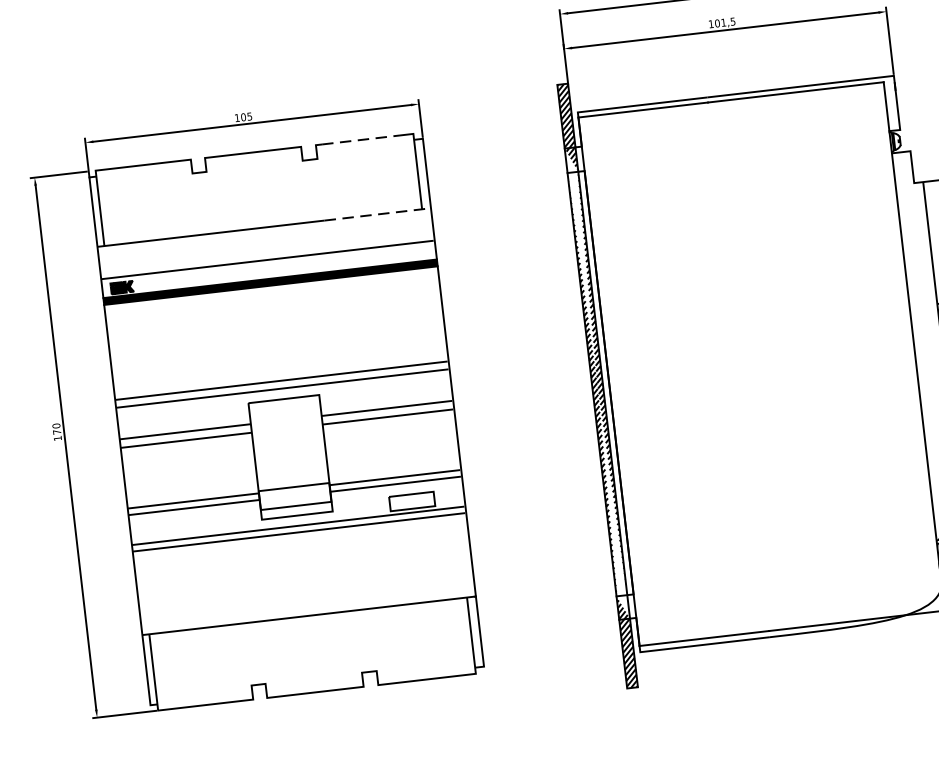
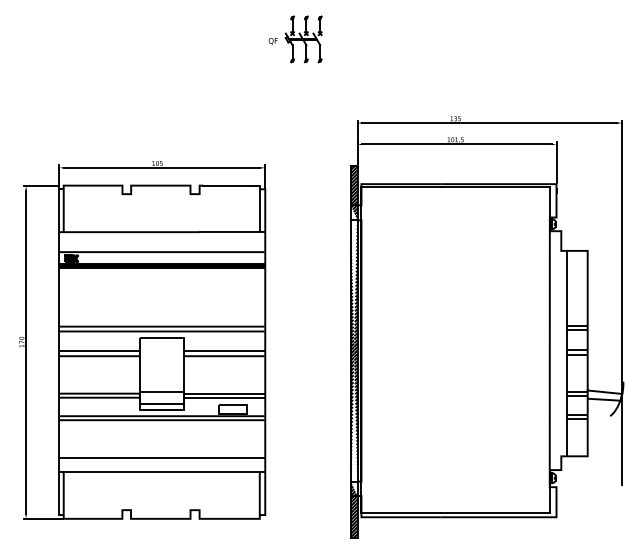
line: (361, 139) -> (227, 185), dashed -> solid
line: (377, 214) -> (232, 232), dashed -> solid
line: (306, 592) -> (162, 457), added

